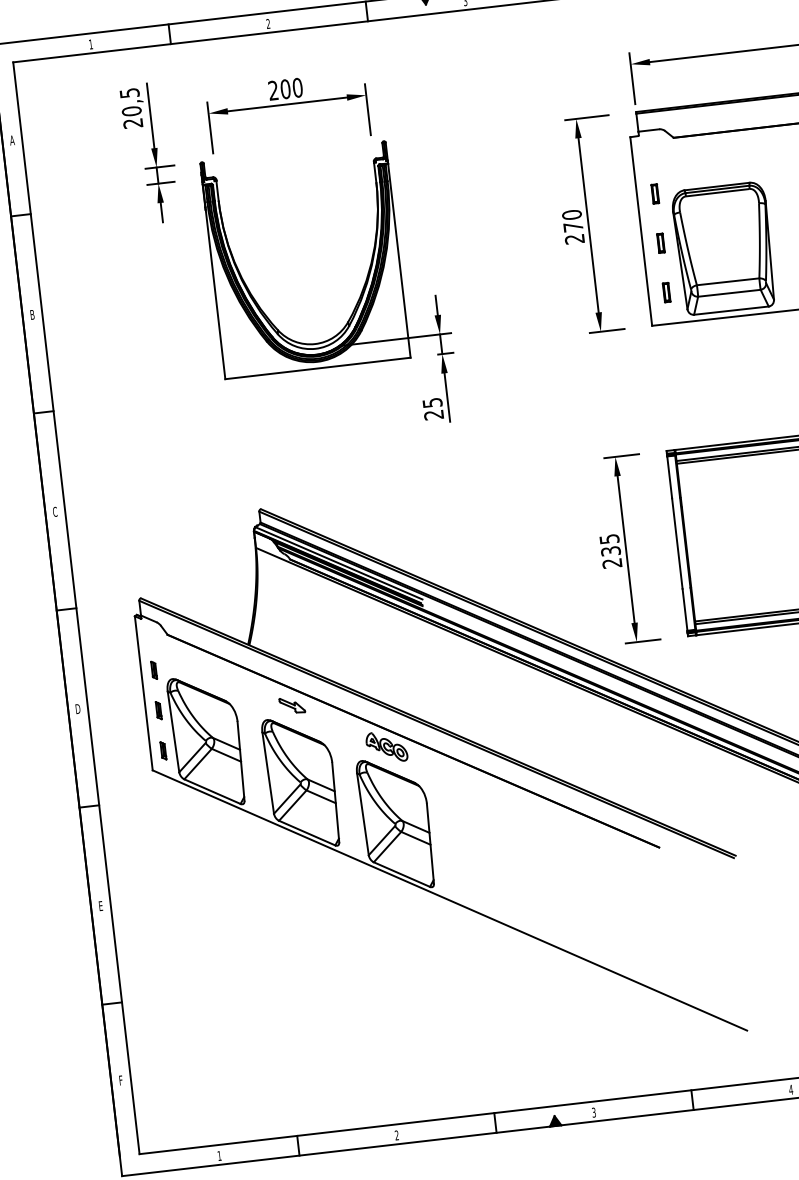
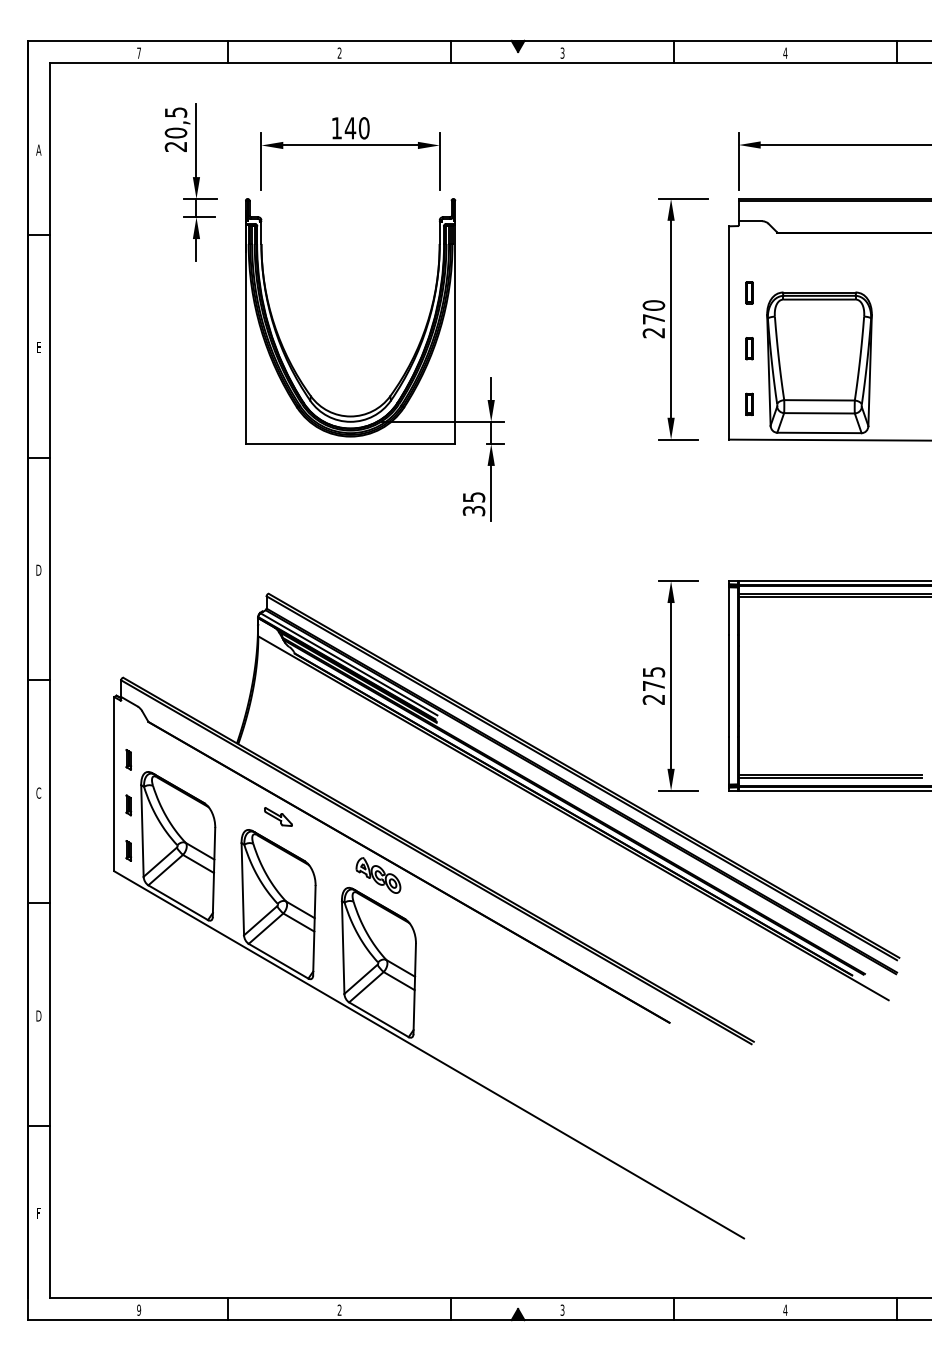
text: (90, 43) -> (138, 52), 1 -> 7
text: (279, 90) -> (343, 128), 200 -> 140
text: (32, 314) -> (38, 346), B -> E
text: (434, 415) -> (474, 511), 25 -> 35
text: (54, 511) -> (38, 569), C -> D
text: (610, 550) -> (653, 685), 235 -> 275
text: (77, 708) -> (38, 792), D -> C
text: (100, 905) -> (38, 1015), E -> D
text: (219, 1155) -> (139, 1309), 1 -> 9

